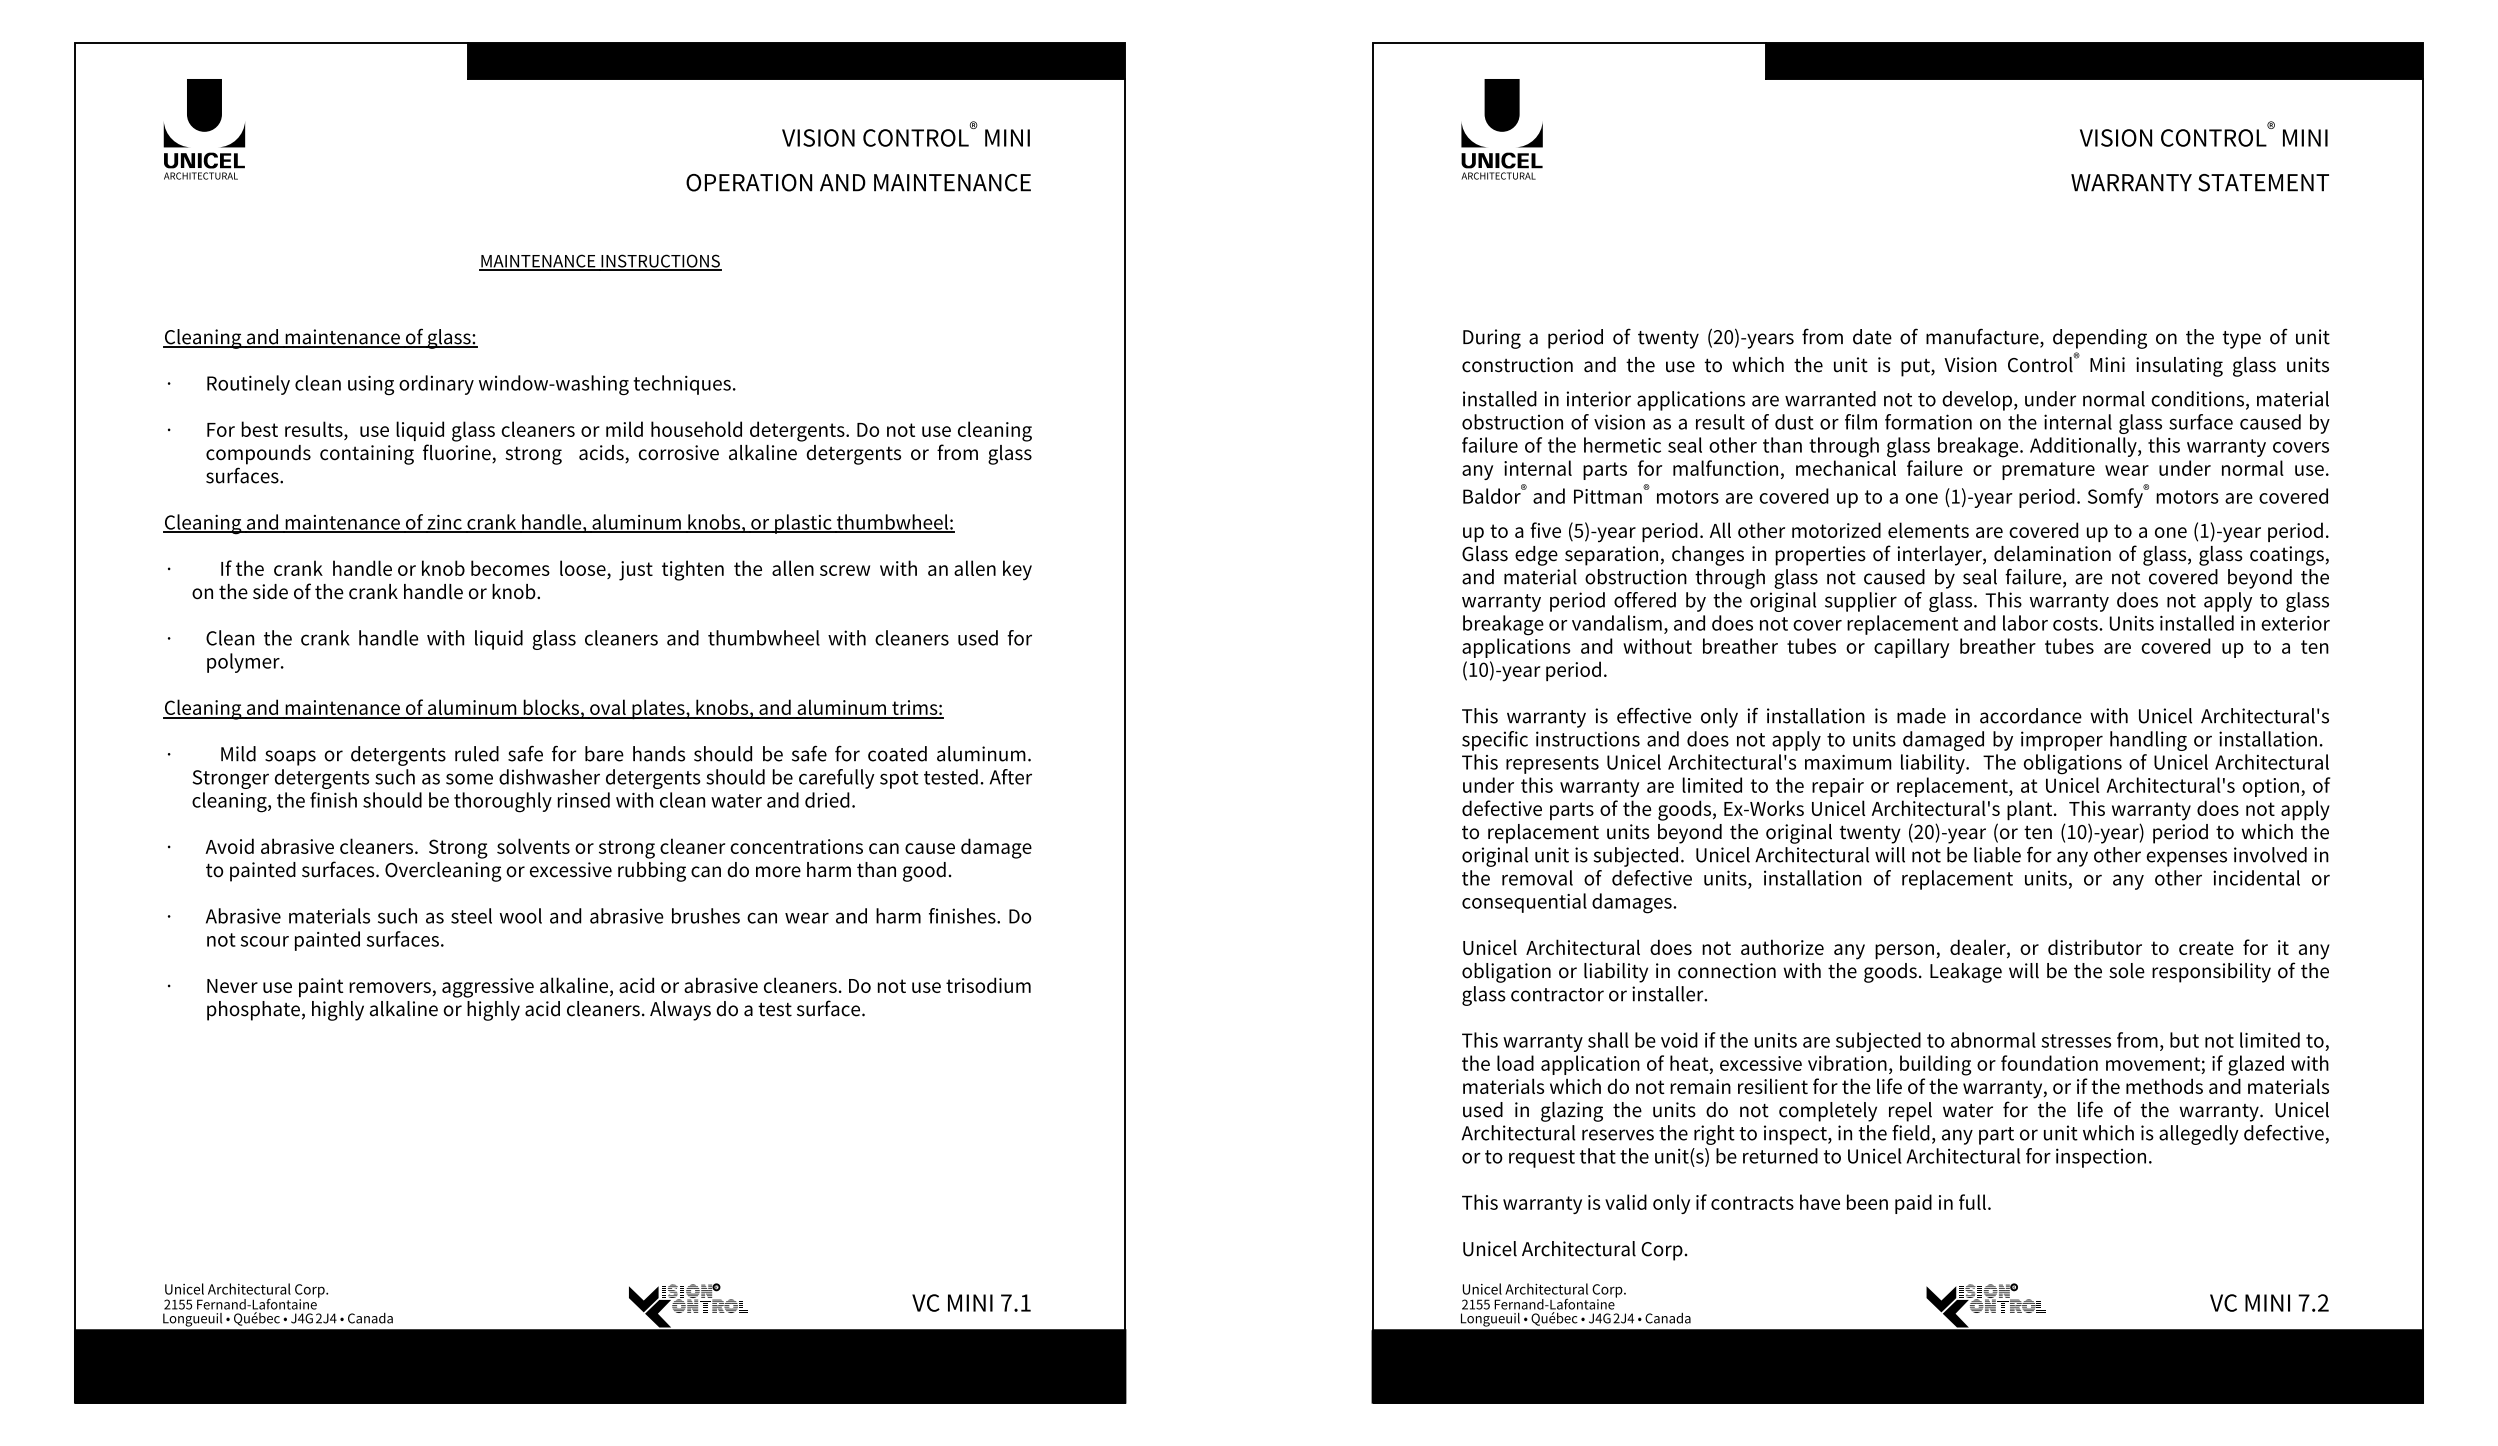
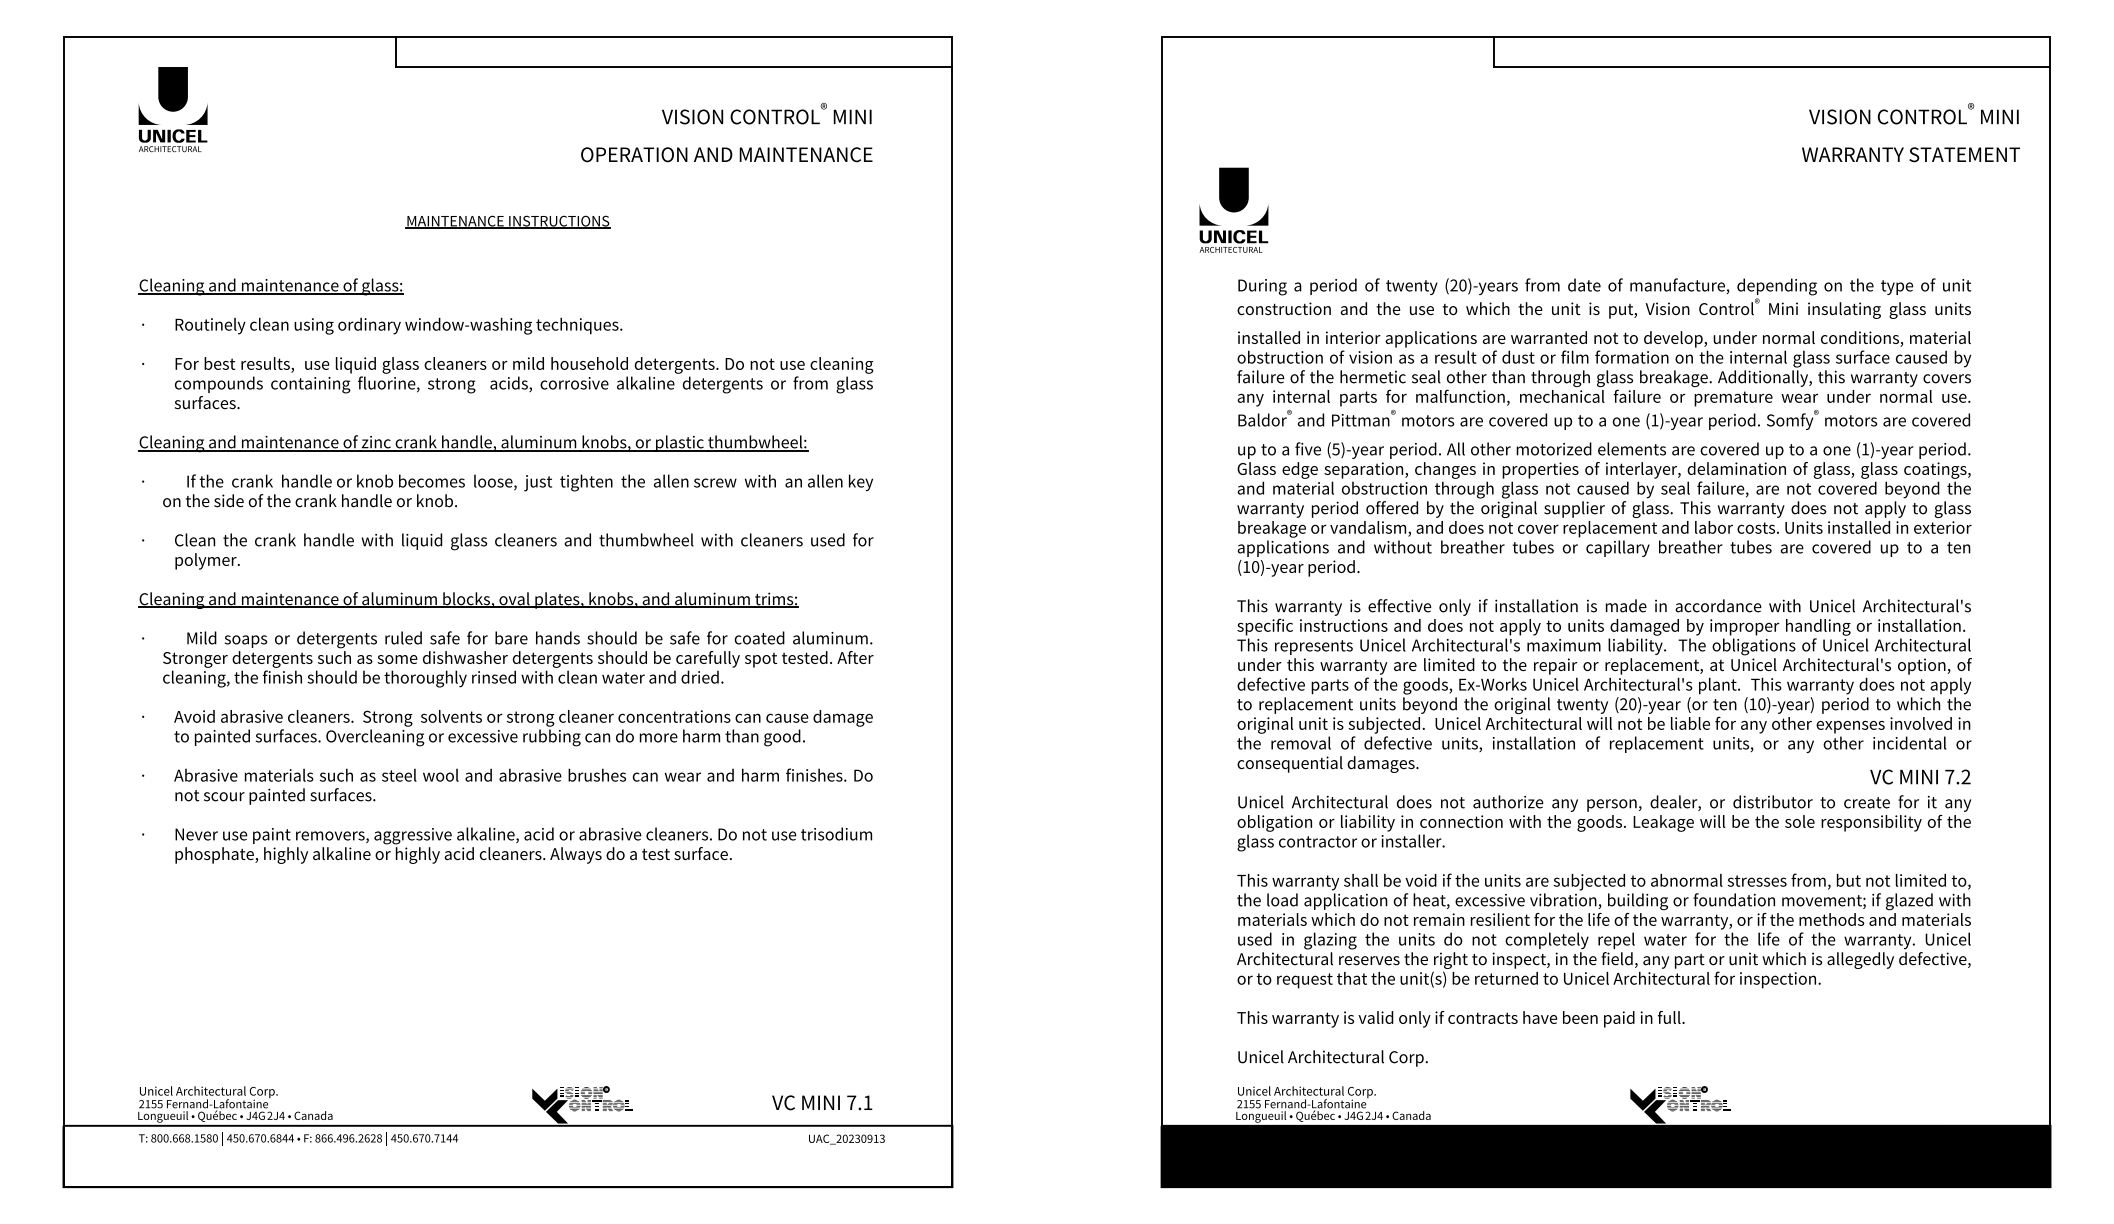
fill: (796, 60) -> (674, 51), removed
fill: (2094, 60) -> (1772, 51), removed
text: (1501, 129) -> (1233, 210), moved
text: (2199, 156) -> (1910, 132), moved
text: (2269, 1302) -> (1920, 776), moved
fill: (599, 1366) -> (507, 1156), removed

